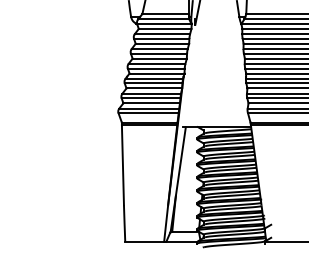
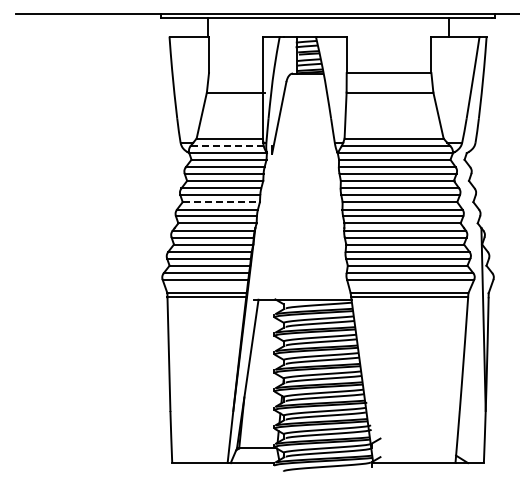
line: (164, 19) -> (227, 146), solid -> dashed
line: (159, 58) -> (221, 202), solid -> dashed

